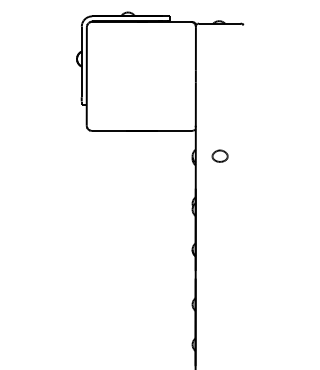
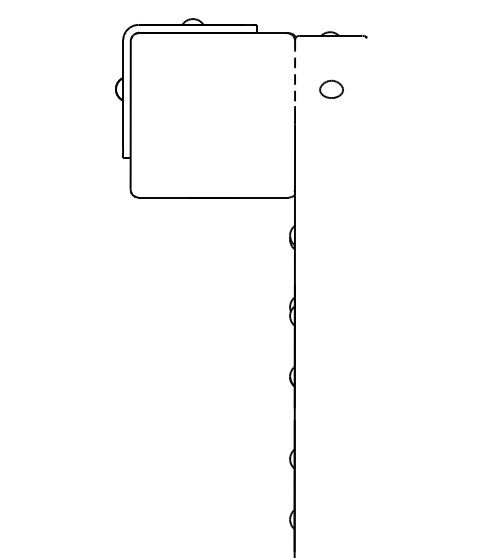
line: (195, 48) -> (294, 73), solid -> dashed
part: (219, 155) -> (330, 88), moved

